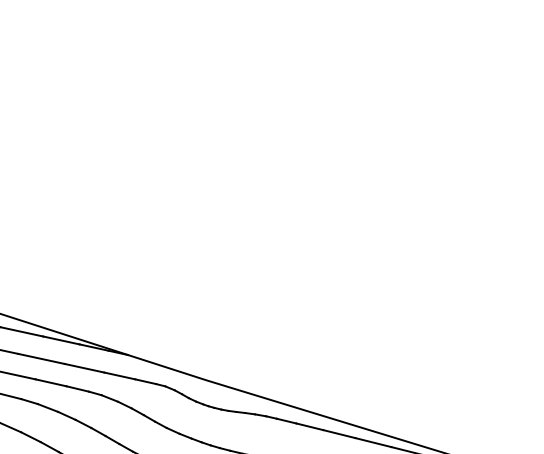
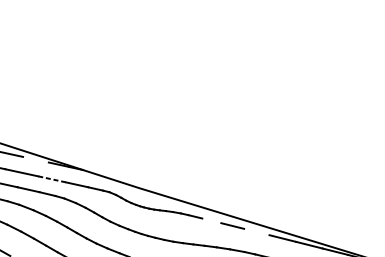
line: (61, 340) -> (35, 159), removed
line: (85, 368) -> (52, 179), solid -> dashed
line: (309, 426) -> (211, 220), removed
line: (373, 442) -> (256, 231), removed

